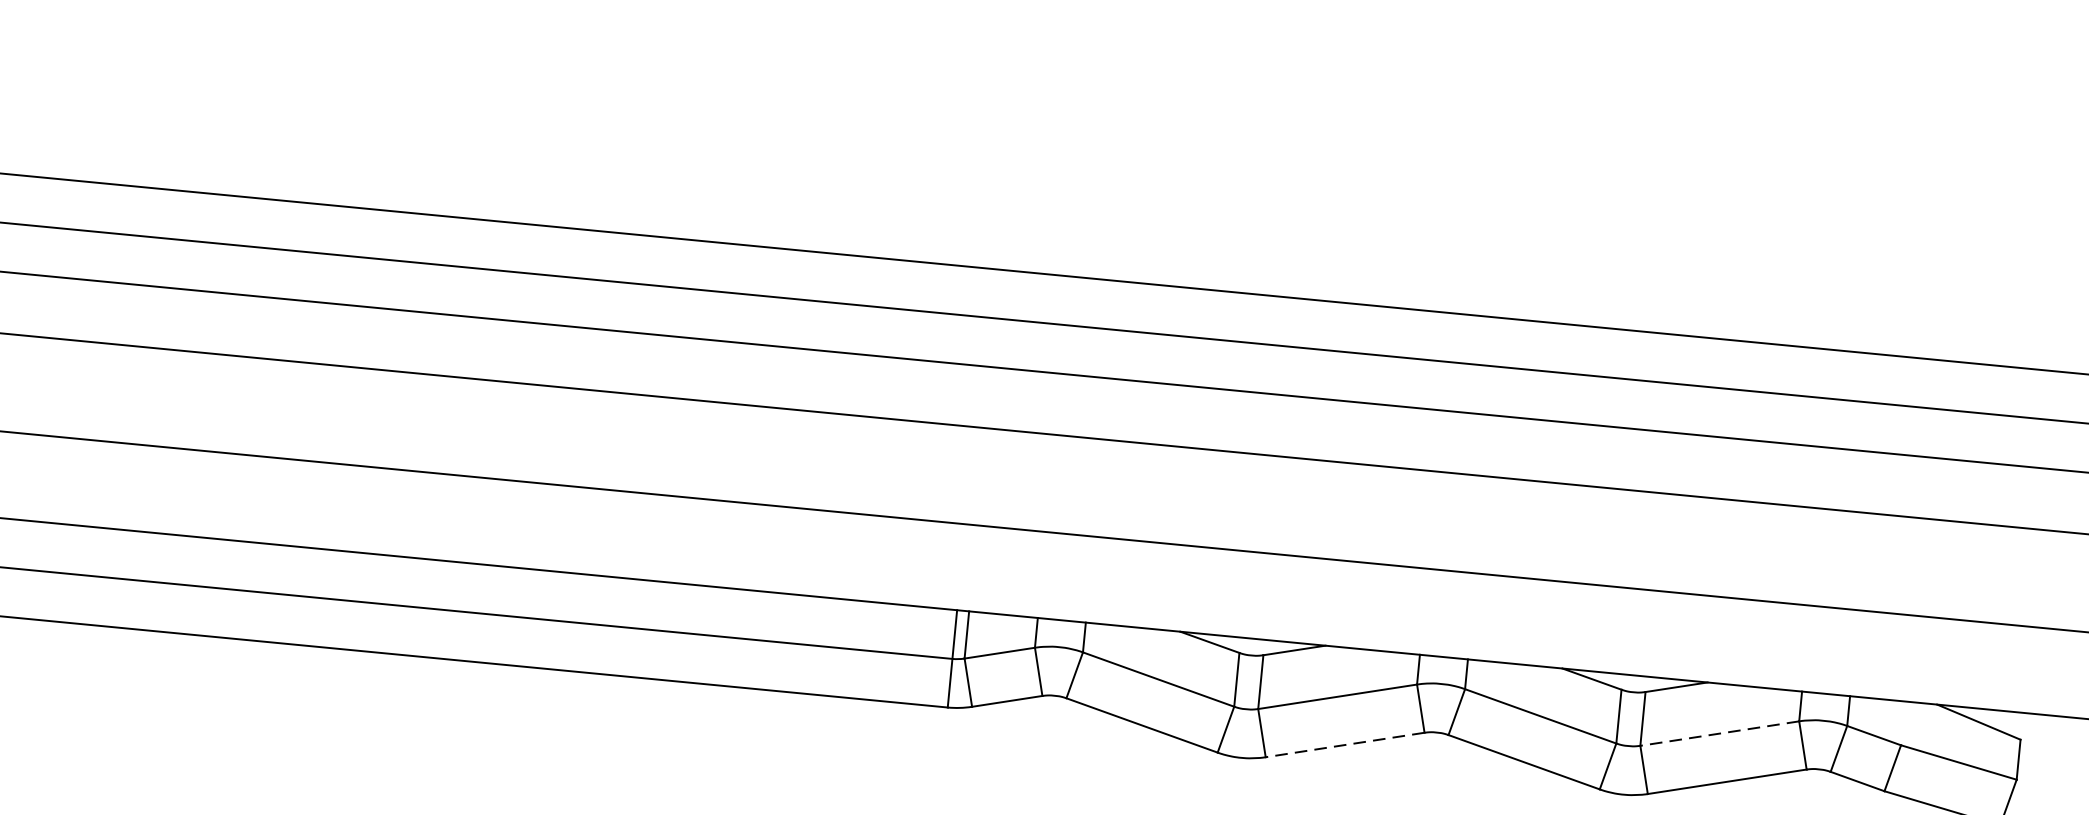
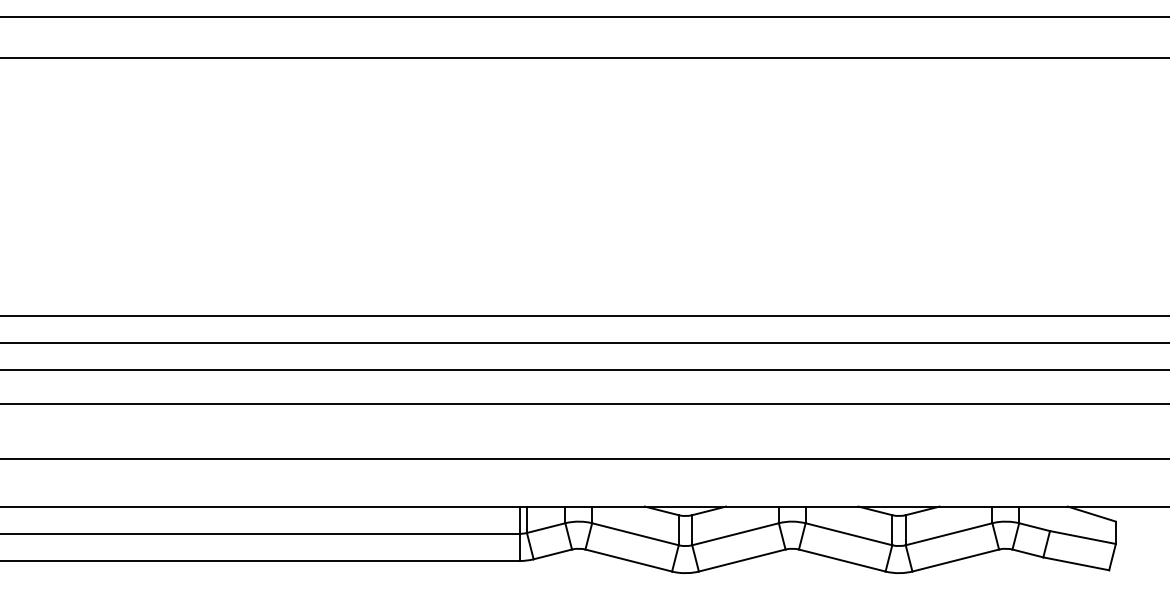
line: (1720, 734) -> (949, 534), dashed -> solid
line: (1345, 744) -> (742, 560), dashed -> solid

